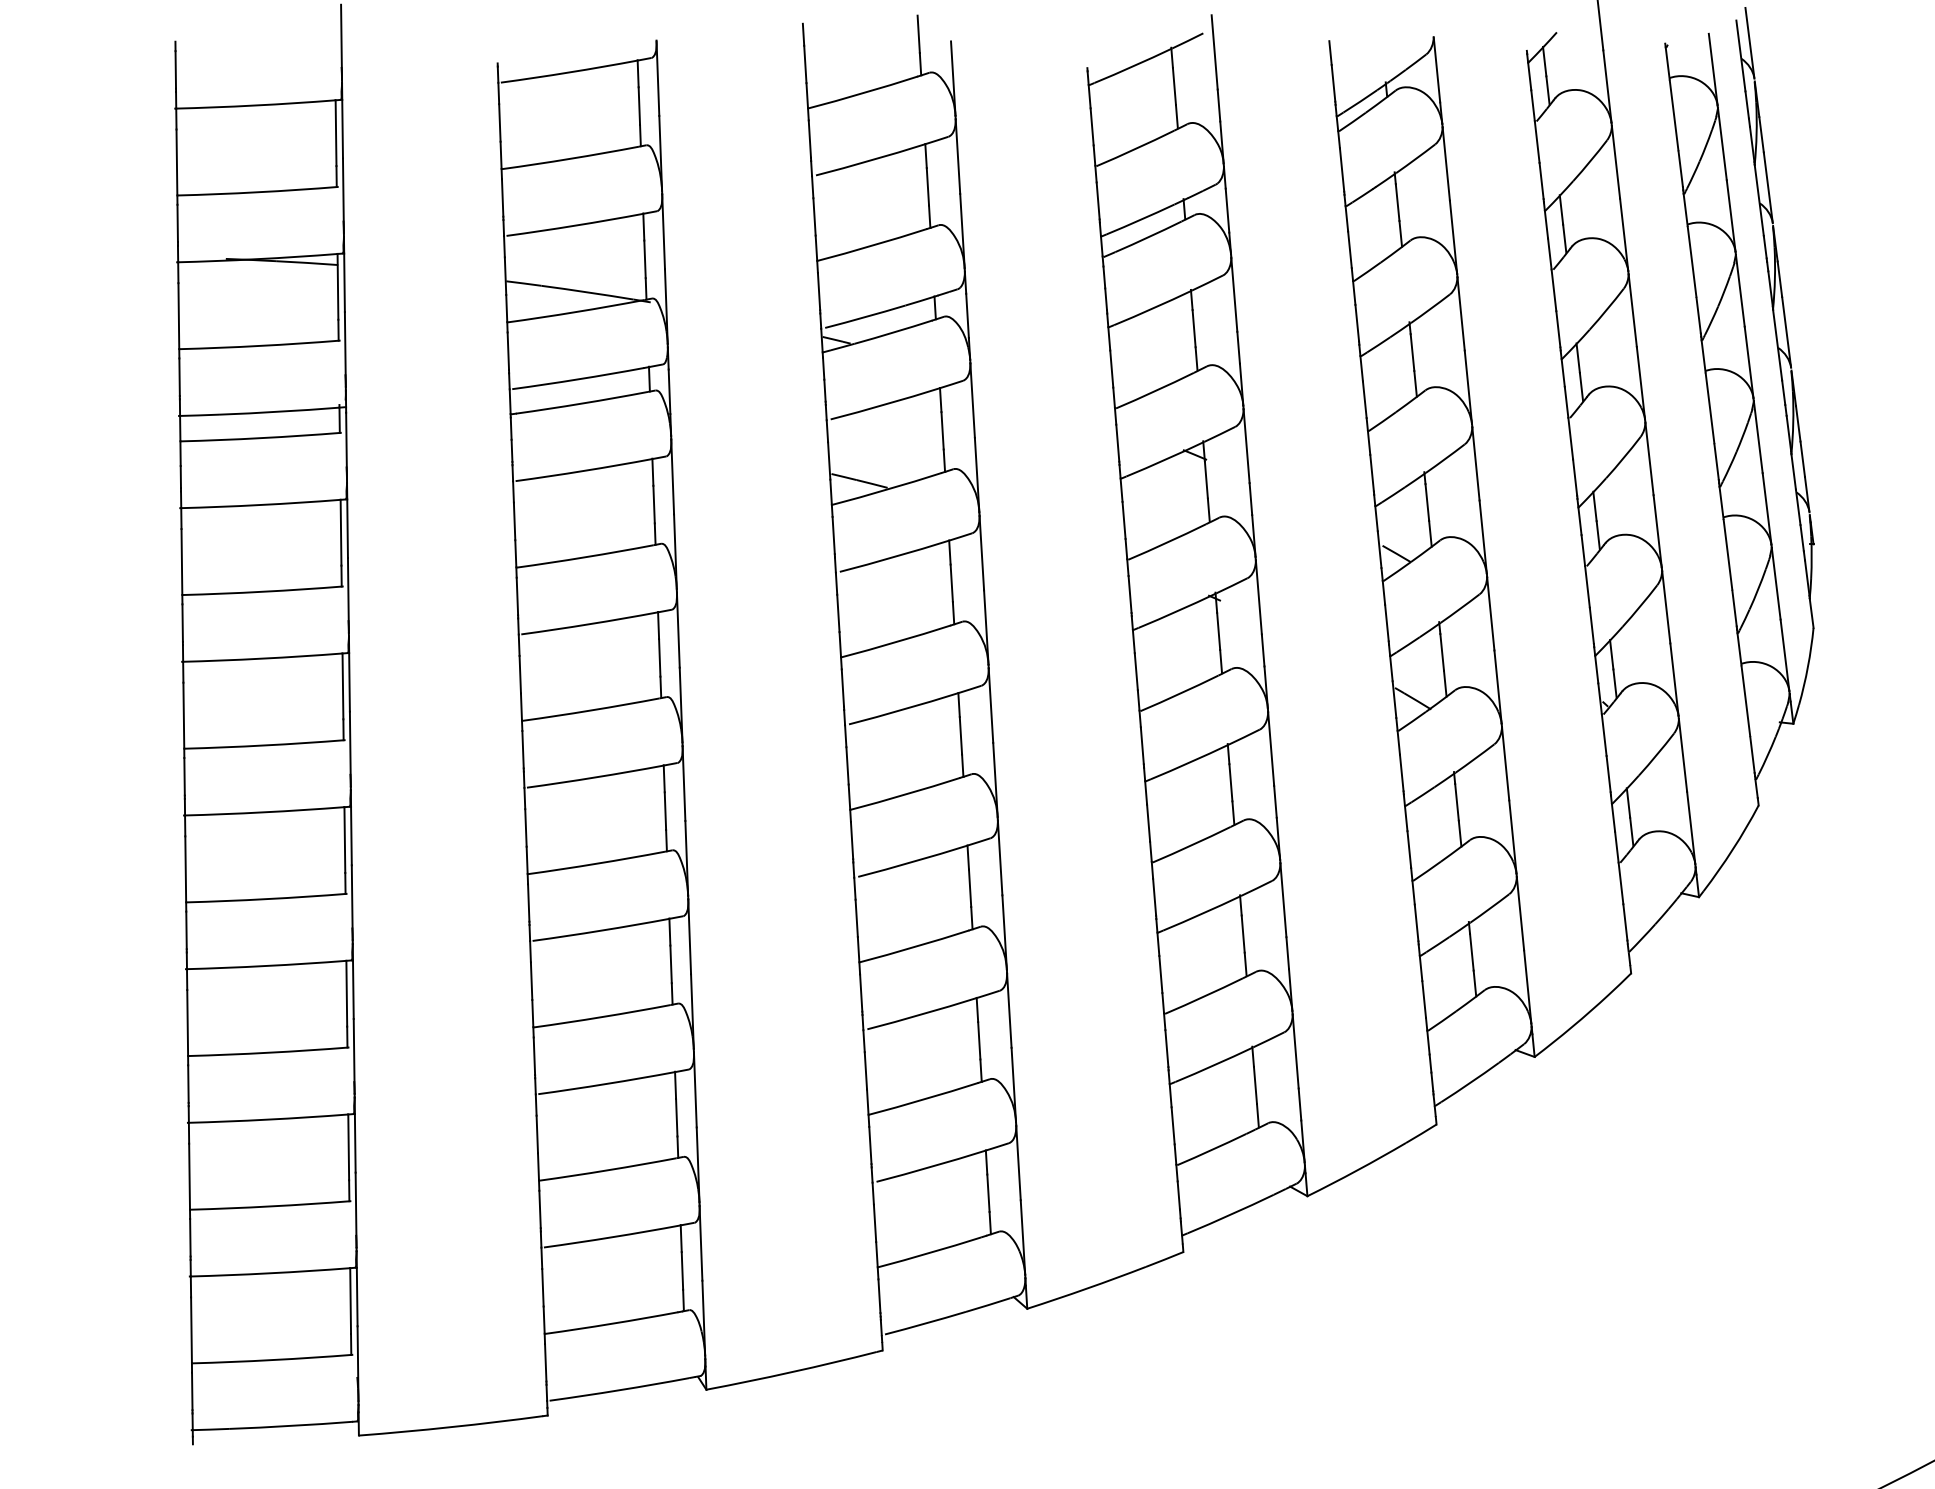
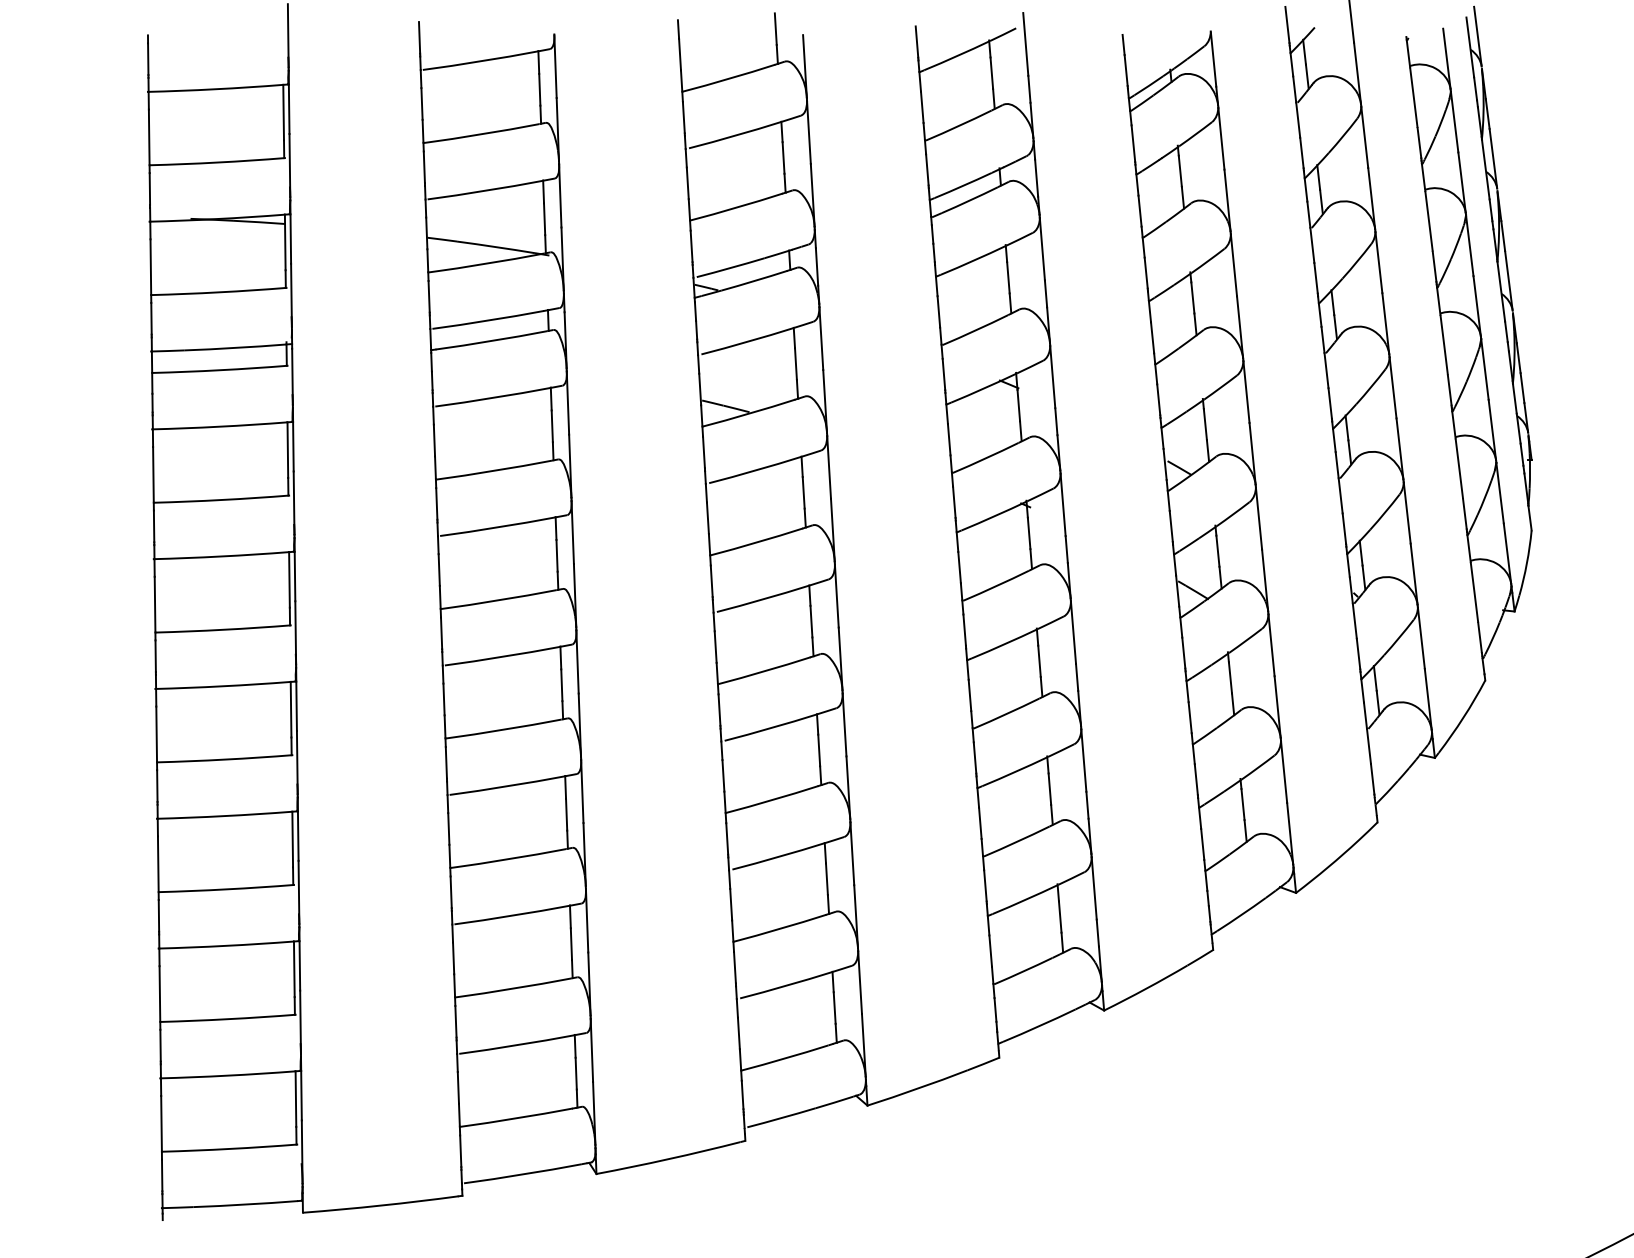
line: (1524, 28) -> (1287, 24), added
line: (496, 44) -> (419, 37), added
line: (1085, 48) -> (916, 41), added

